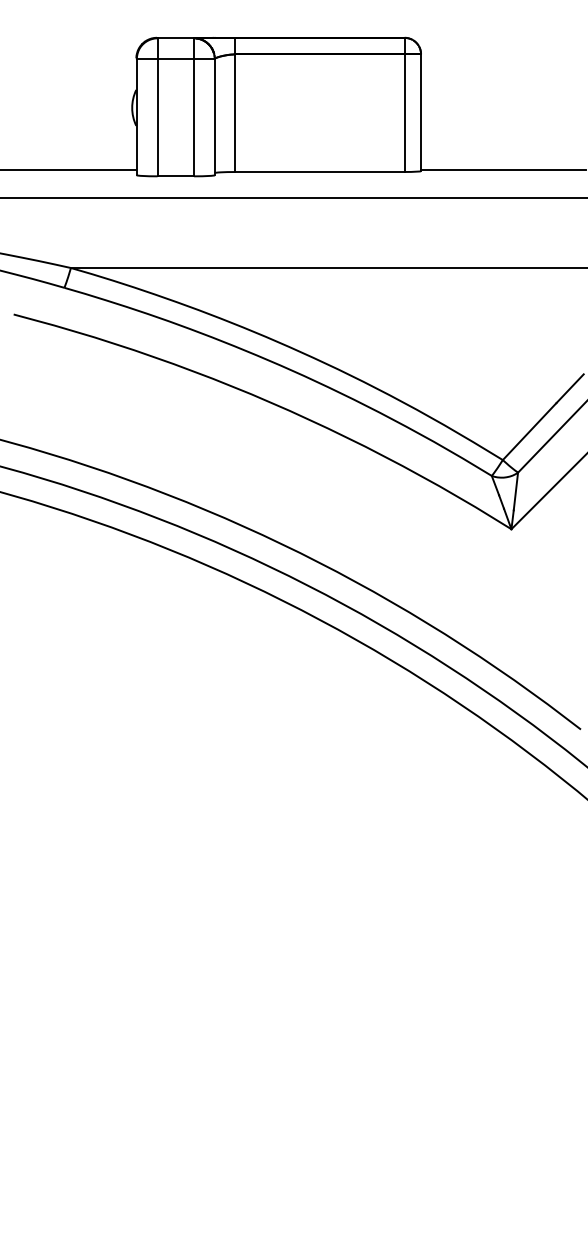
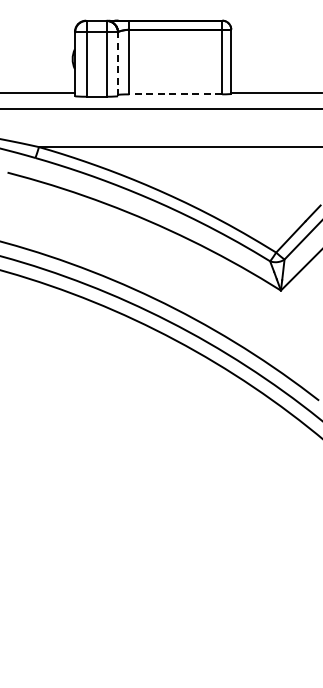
line: (213, 117) -> (117, 64), solid -> dashed
line: (319, 172) -> (175, 94), solid -> dashed

